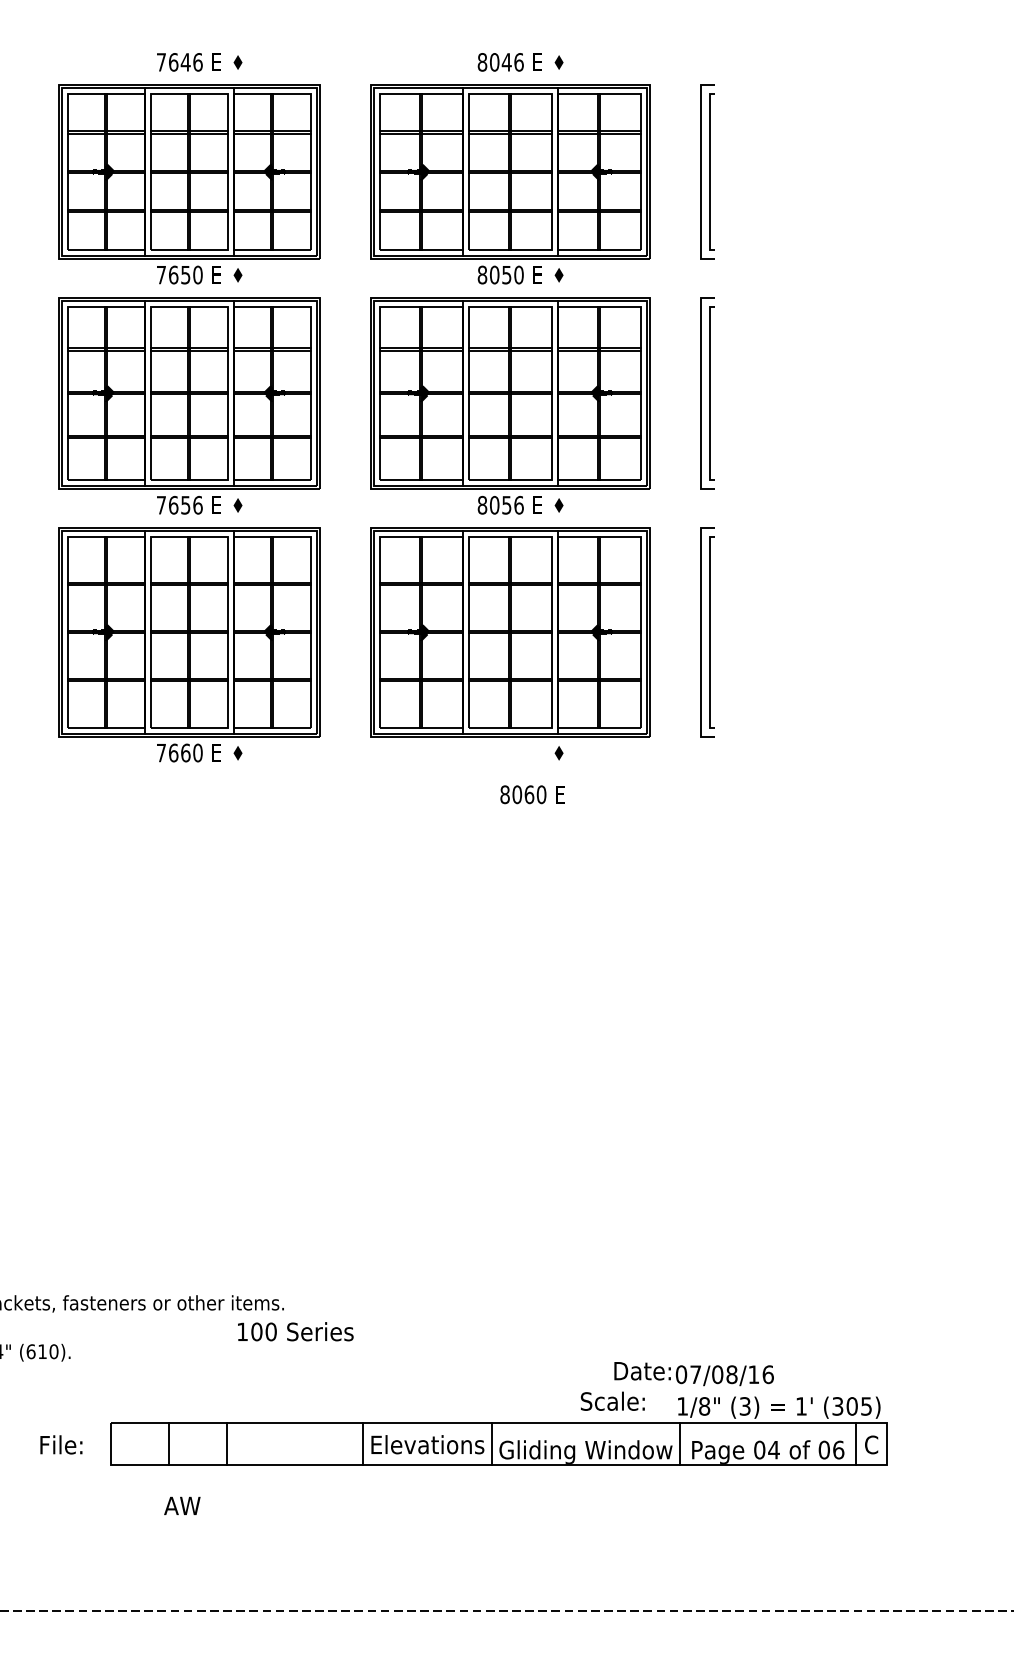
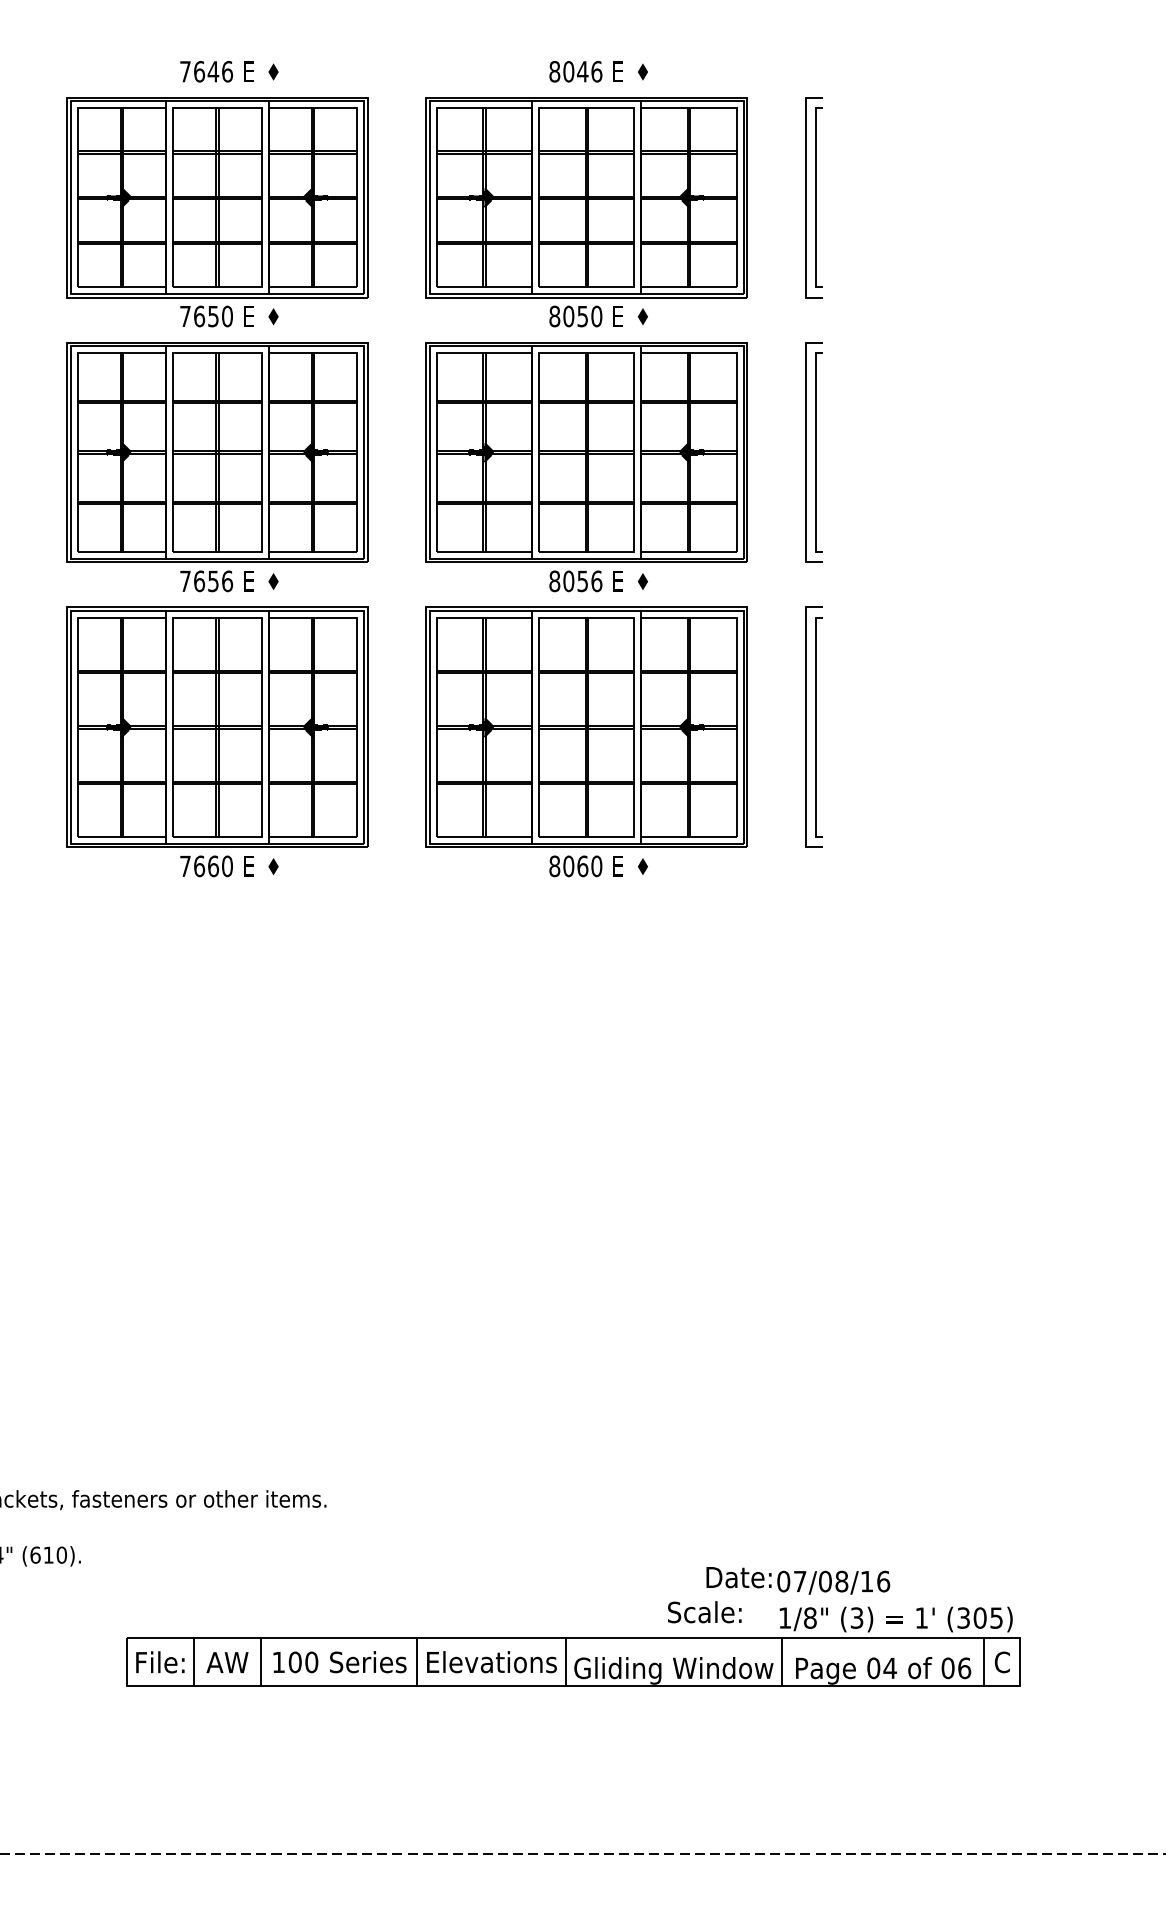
text: (531, 794) -> (585, 866), moved
text: (295, 1332) -> (339, 1662), moved
text: (61, 1445) -> (160, 1662), moved
text: (182, 1505) -> (227, 1662), moved

